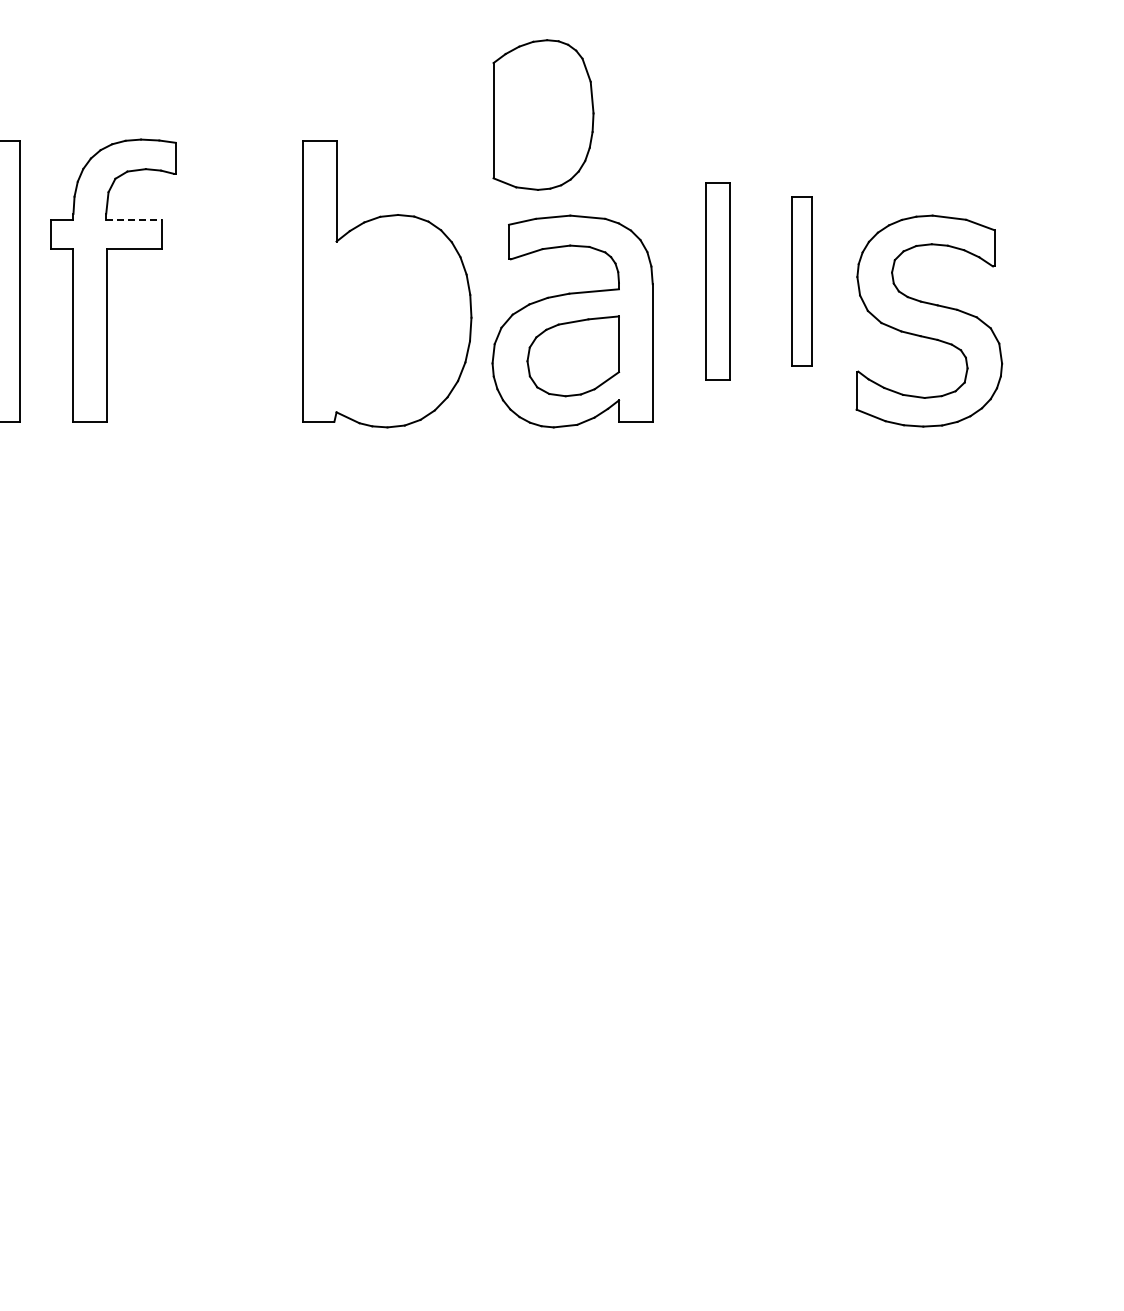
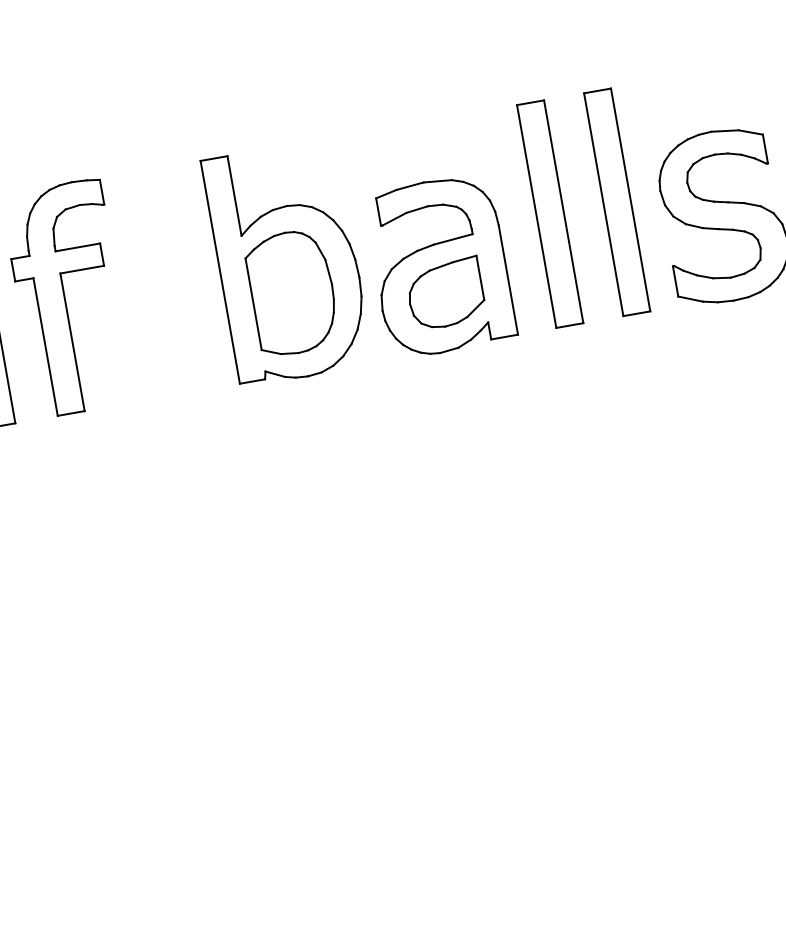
part: (543, 114) -> (292, 292), moved
line: (134, 220) -> (78, 247), dashed -> solid
part: (717, 281) -> (549, 214), size x1.43
part: (801, 281) -> (616, 202), size x1.67

